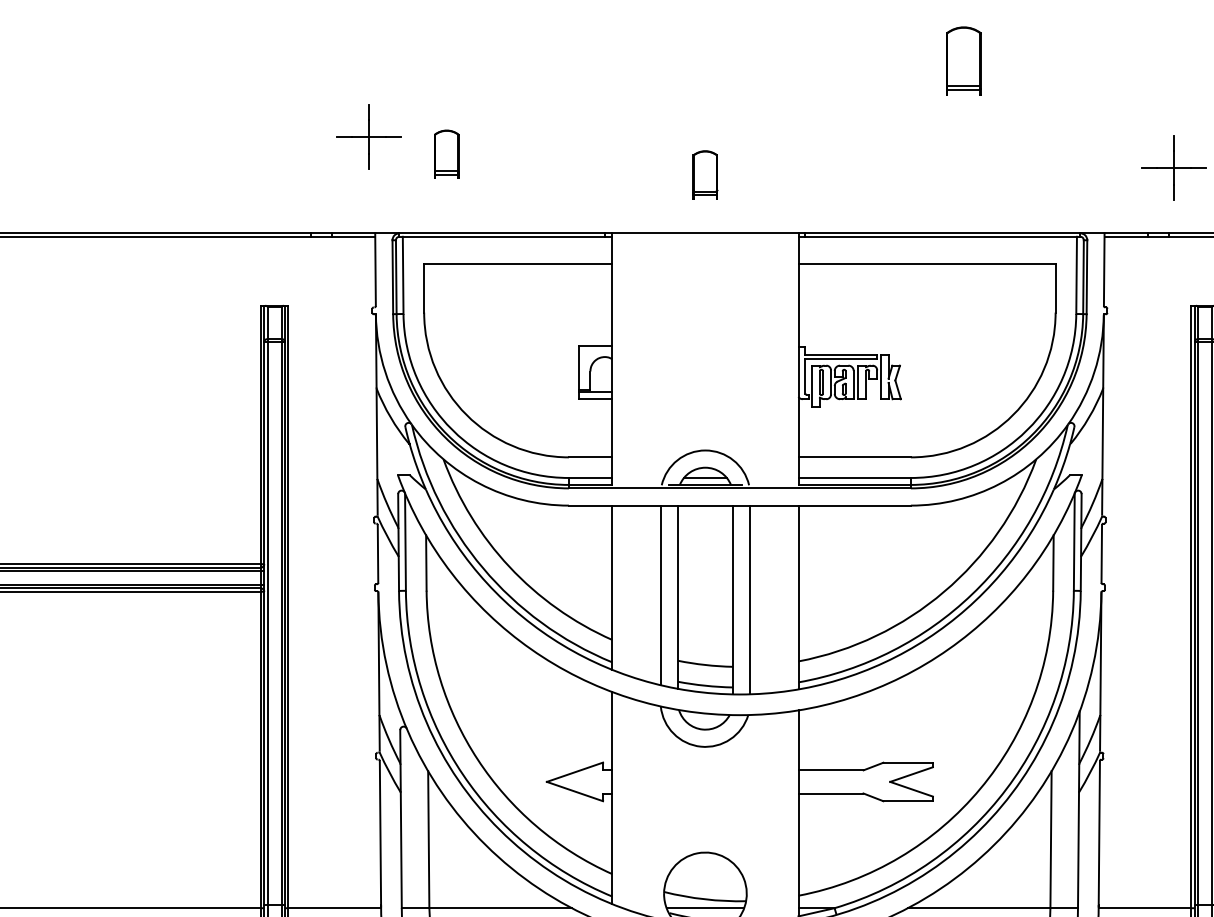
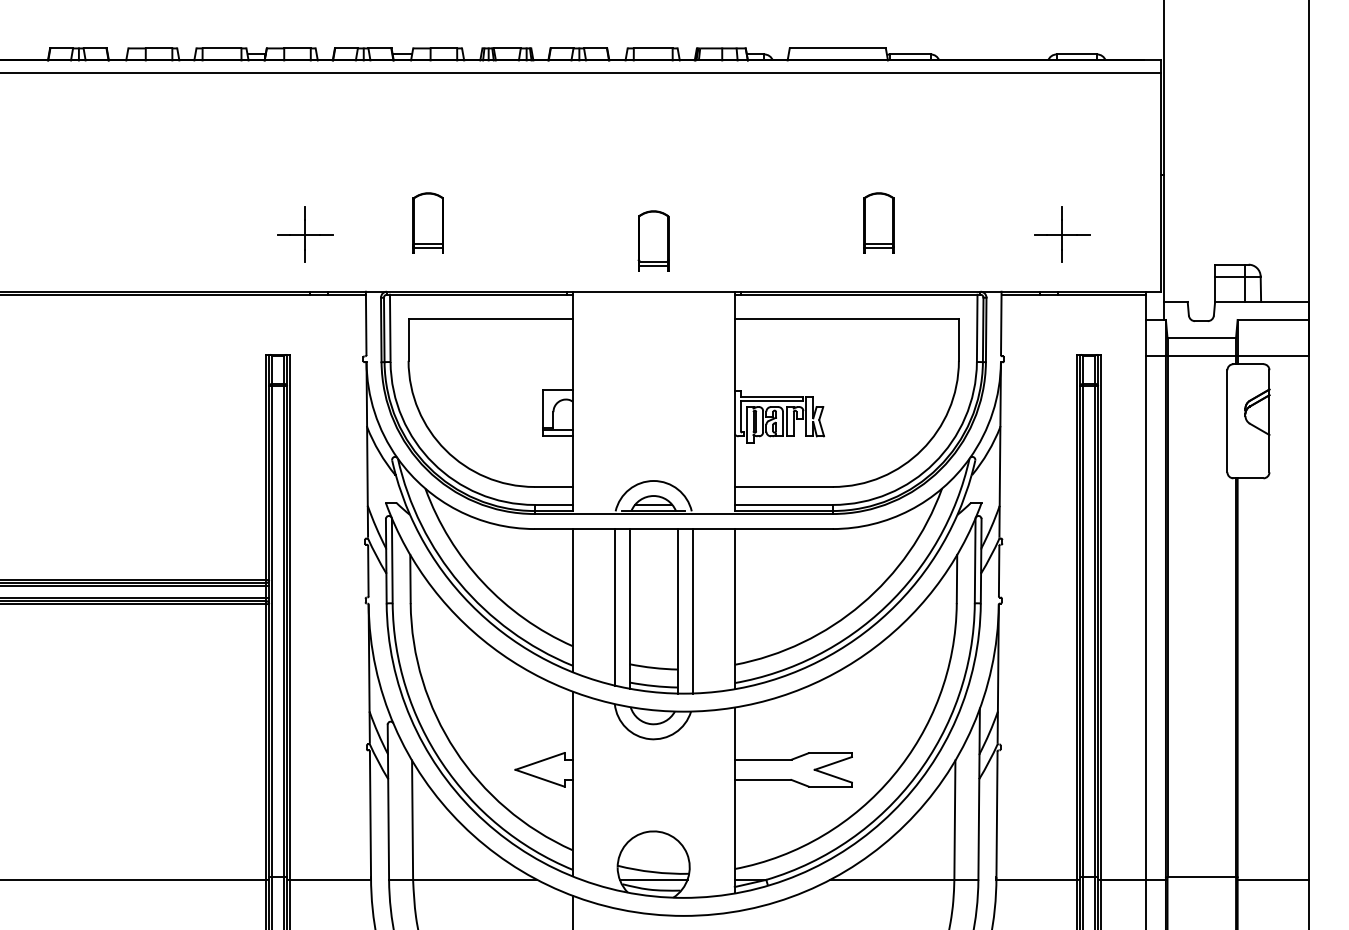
part: (963, 60) -> (878, 222), moved
part: (369, 136) -> (305, 234), moved
part: (445, 153) -> (427, 222), size x1.43
part: (705, 174) -> (653, 240), size x1.43

